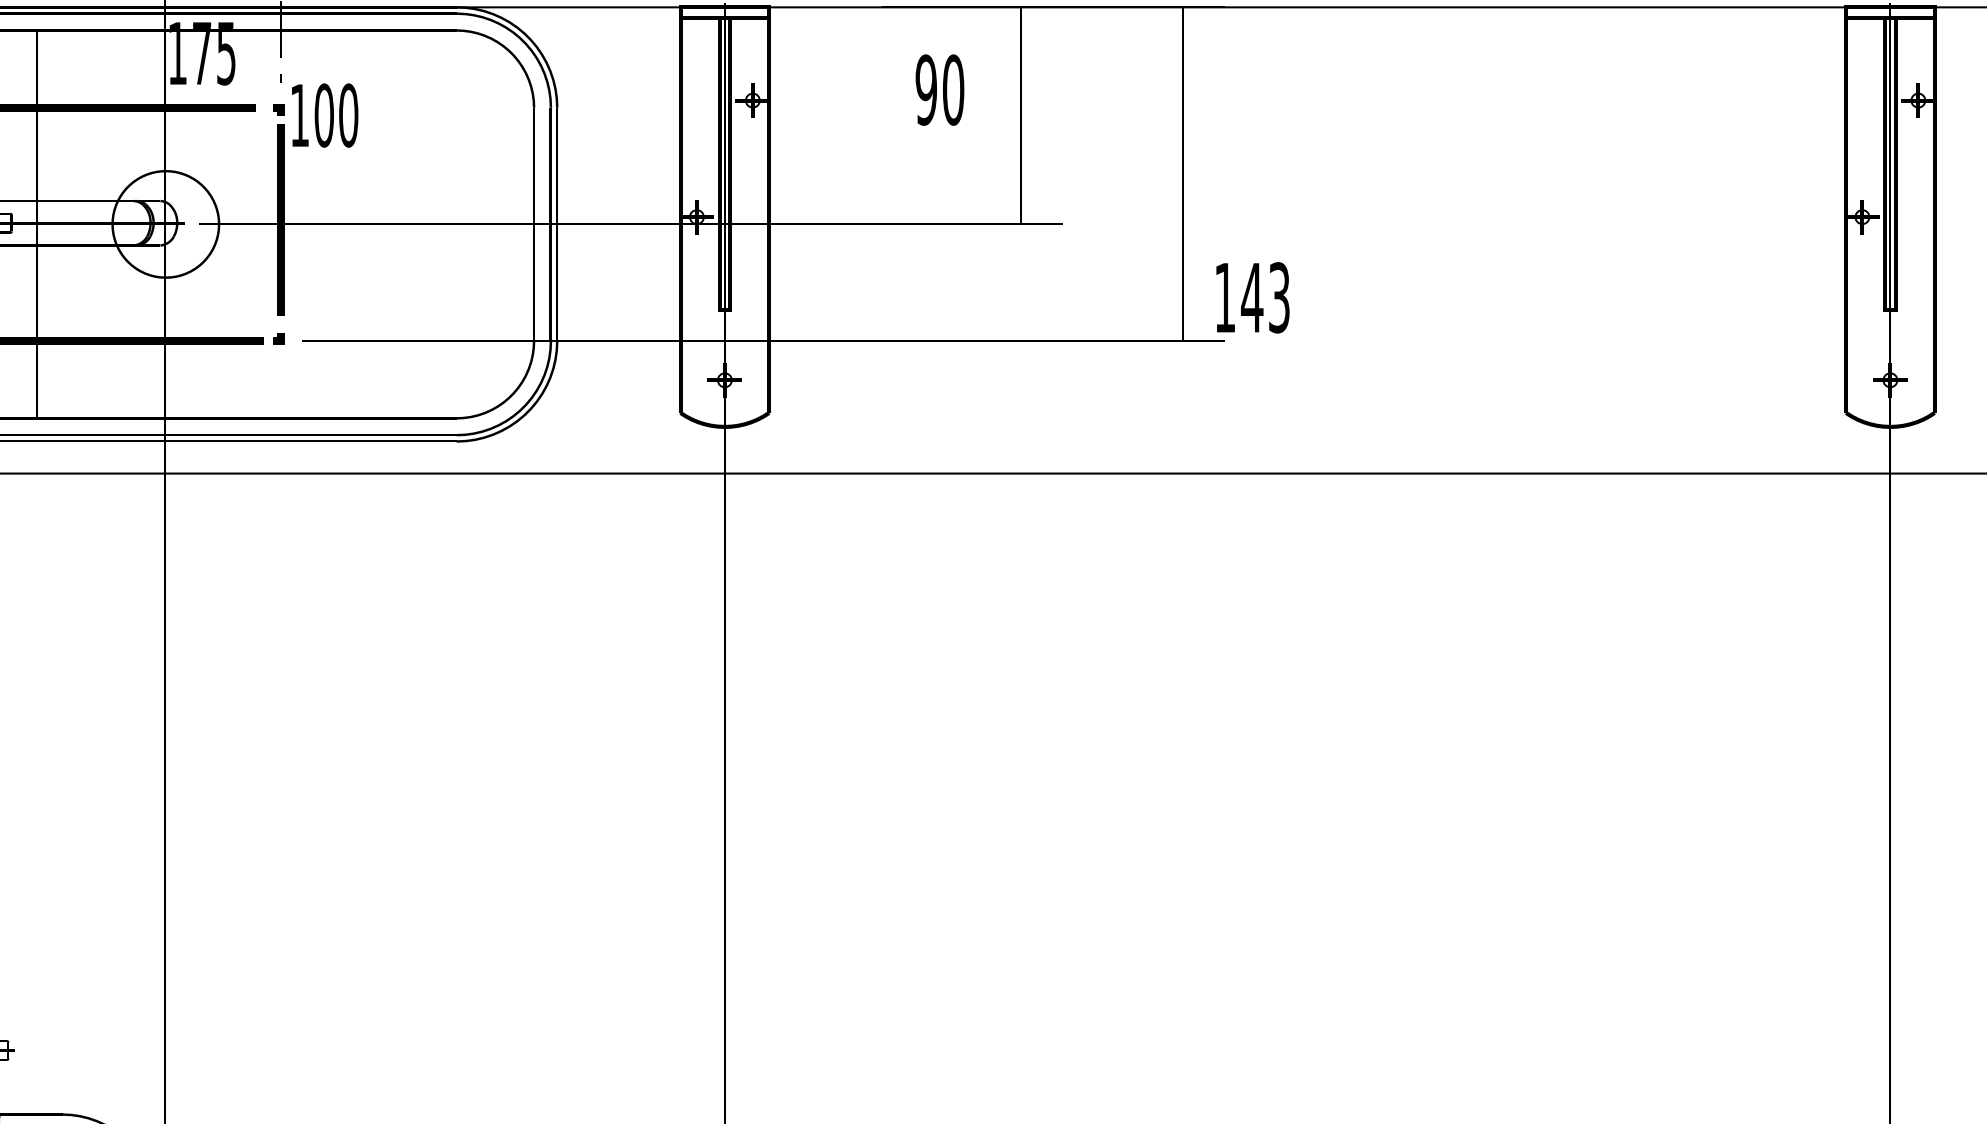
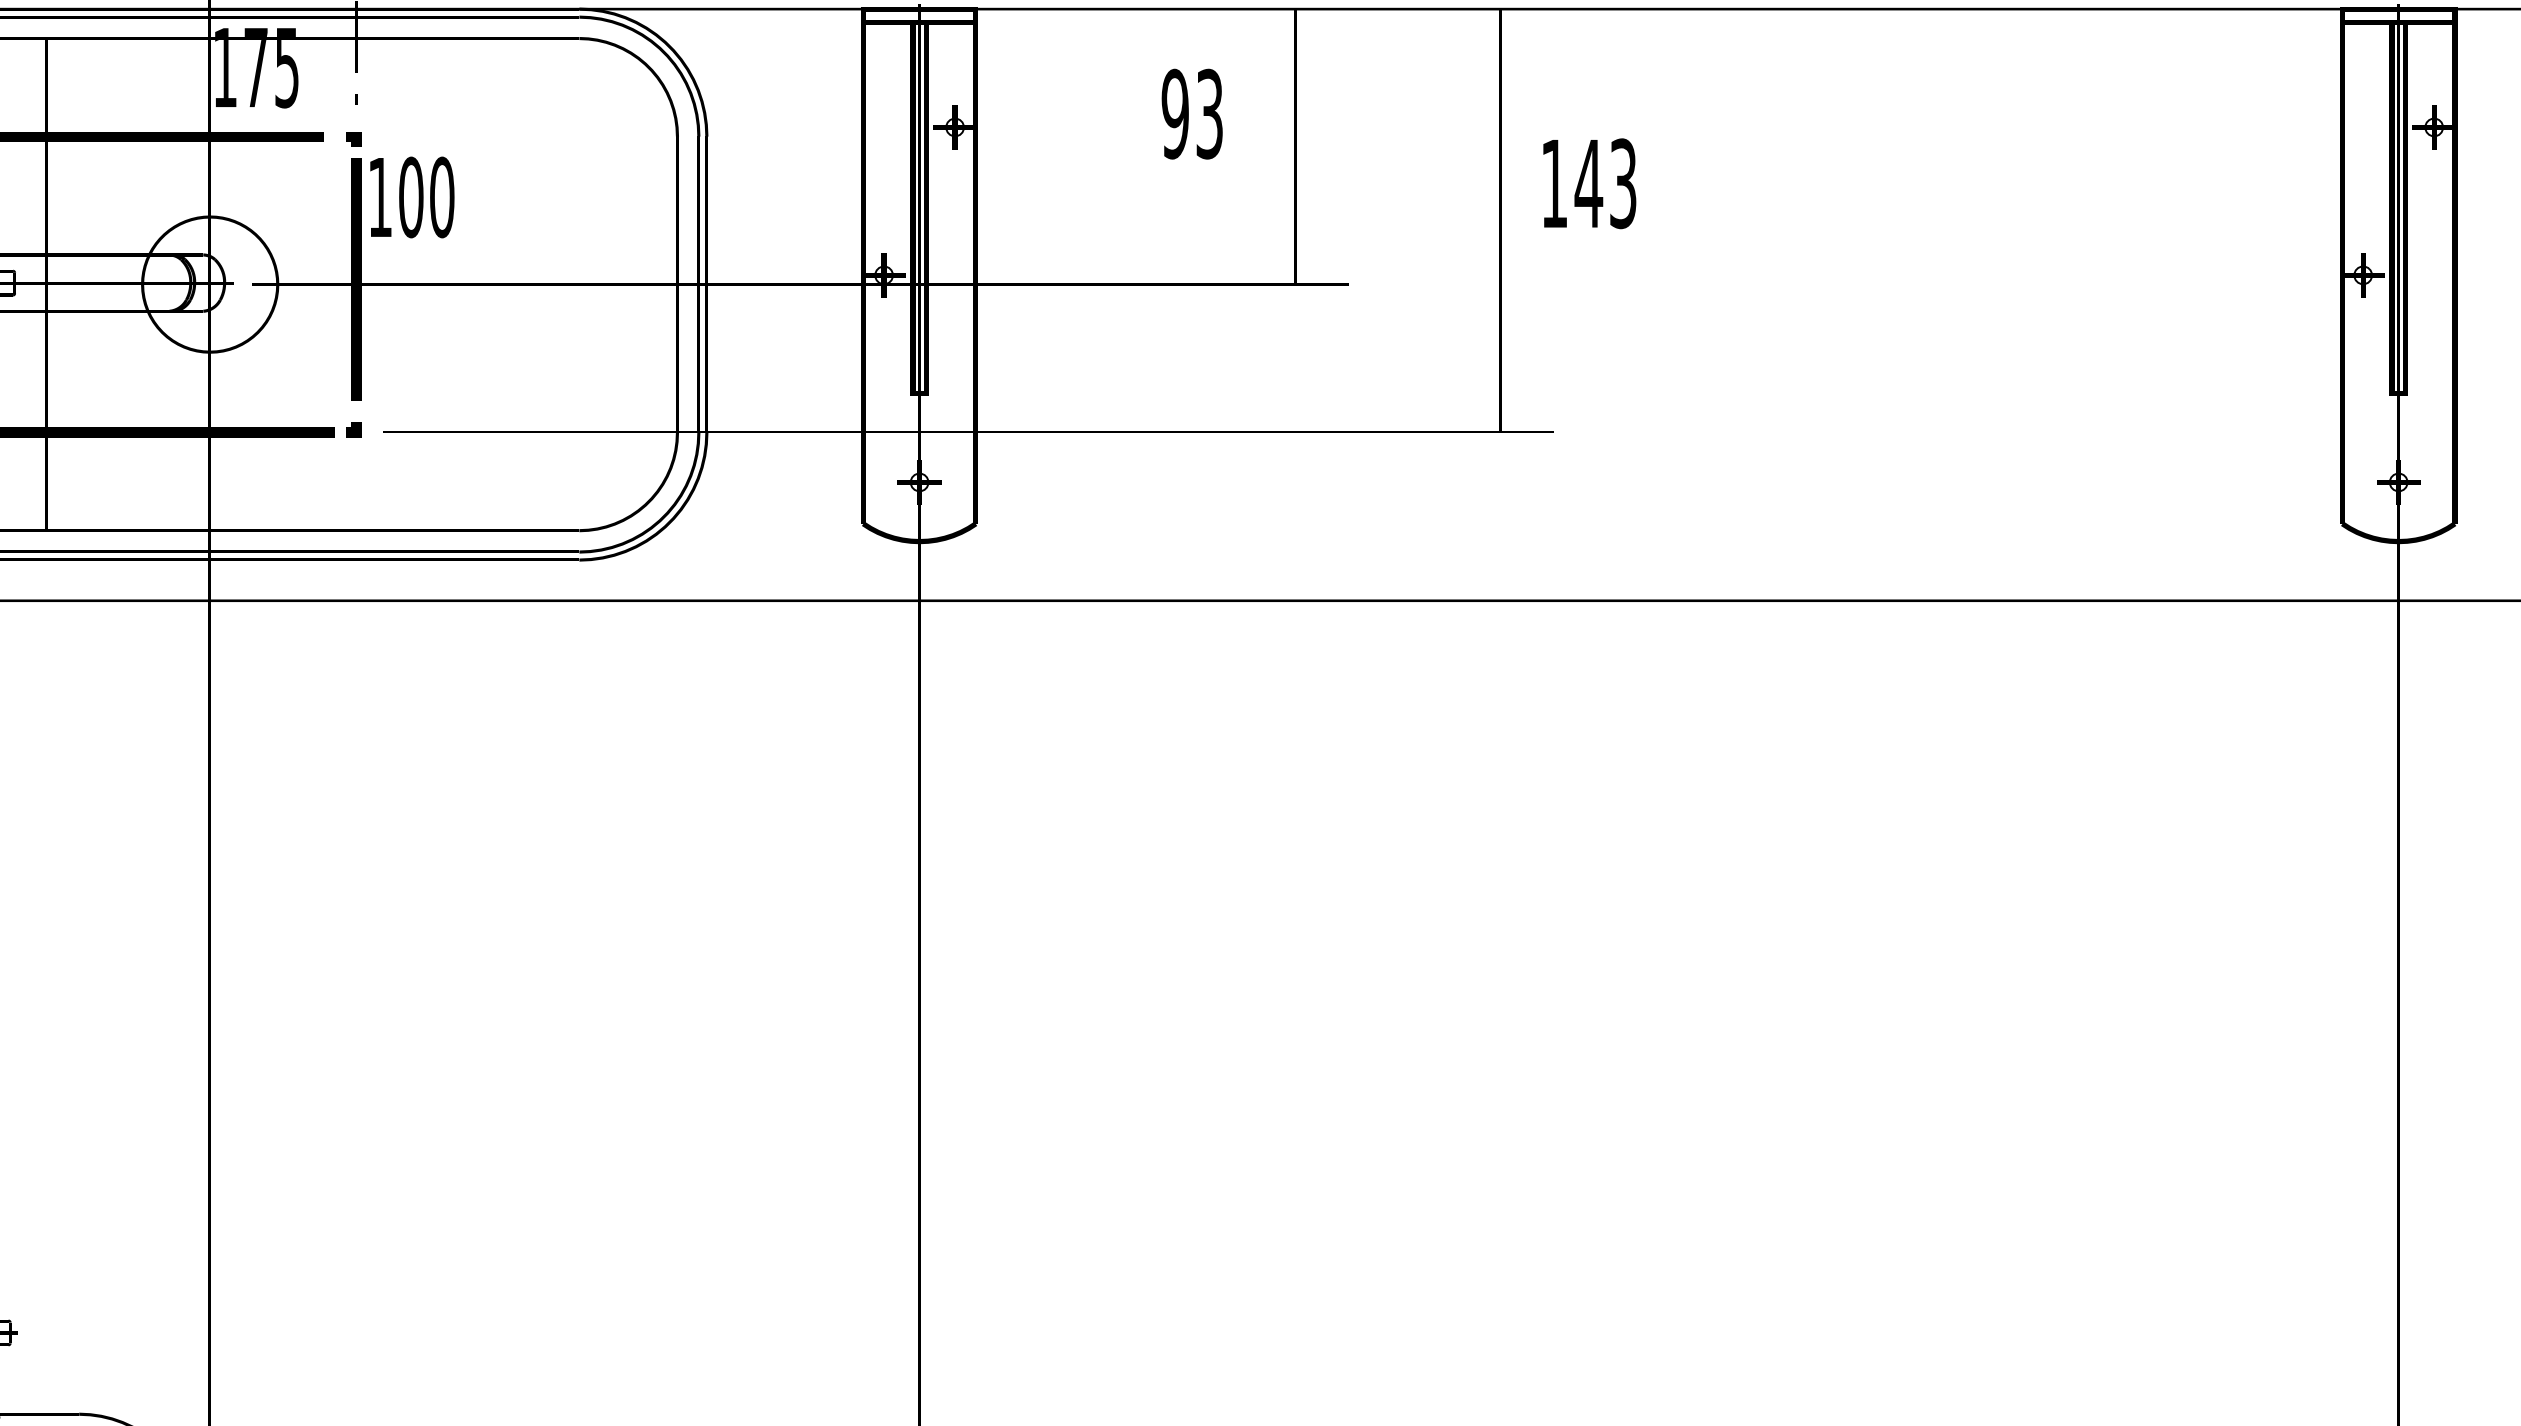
text: (953, 89) -> (1209, 113), 90 -> 93
text: (325, 115) -> (412, 197), moved
text: (1252, 297) -> (1589, 183), moved

